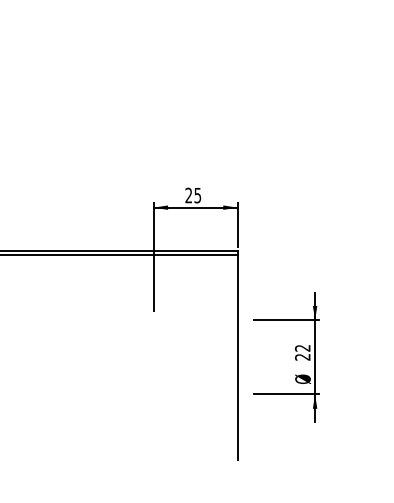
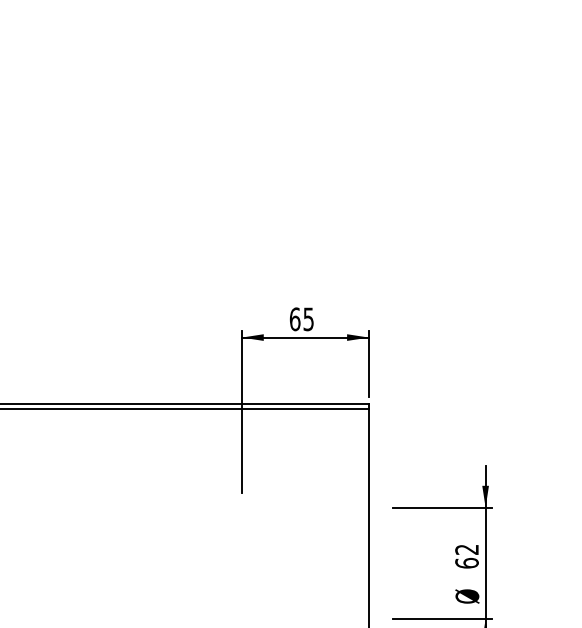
text: (188, 195) -> (294, 319), 25 -> 65
text: (302, 356) -> (466, 562), 22 -> 62

